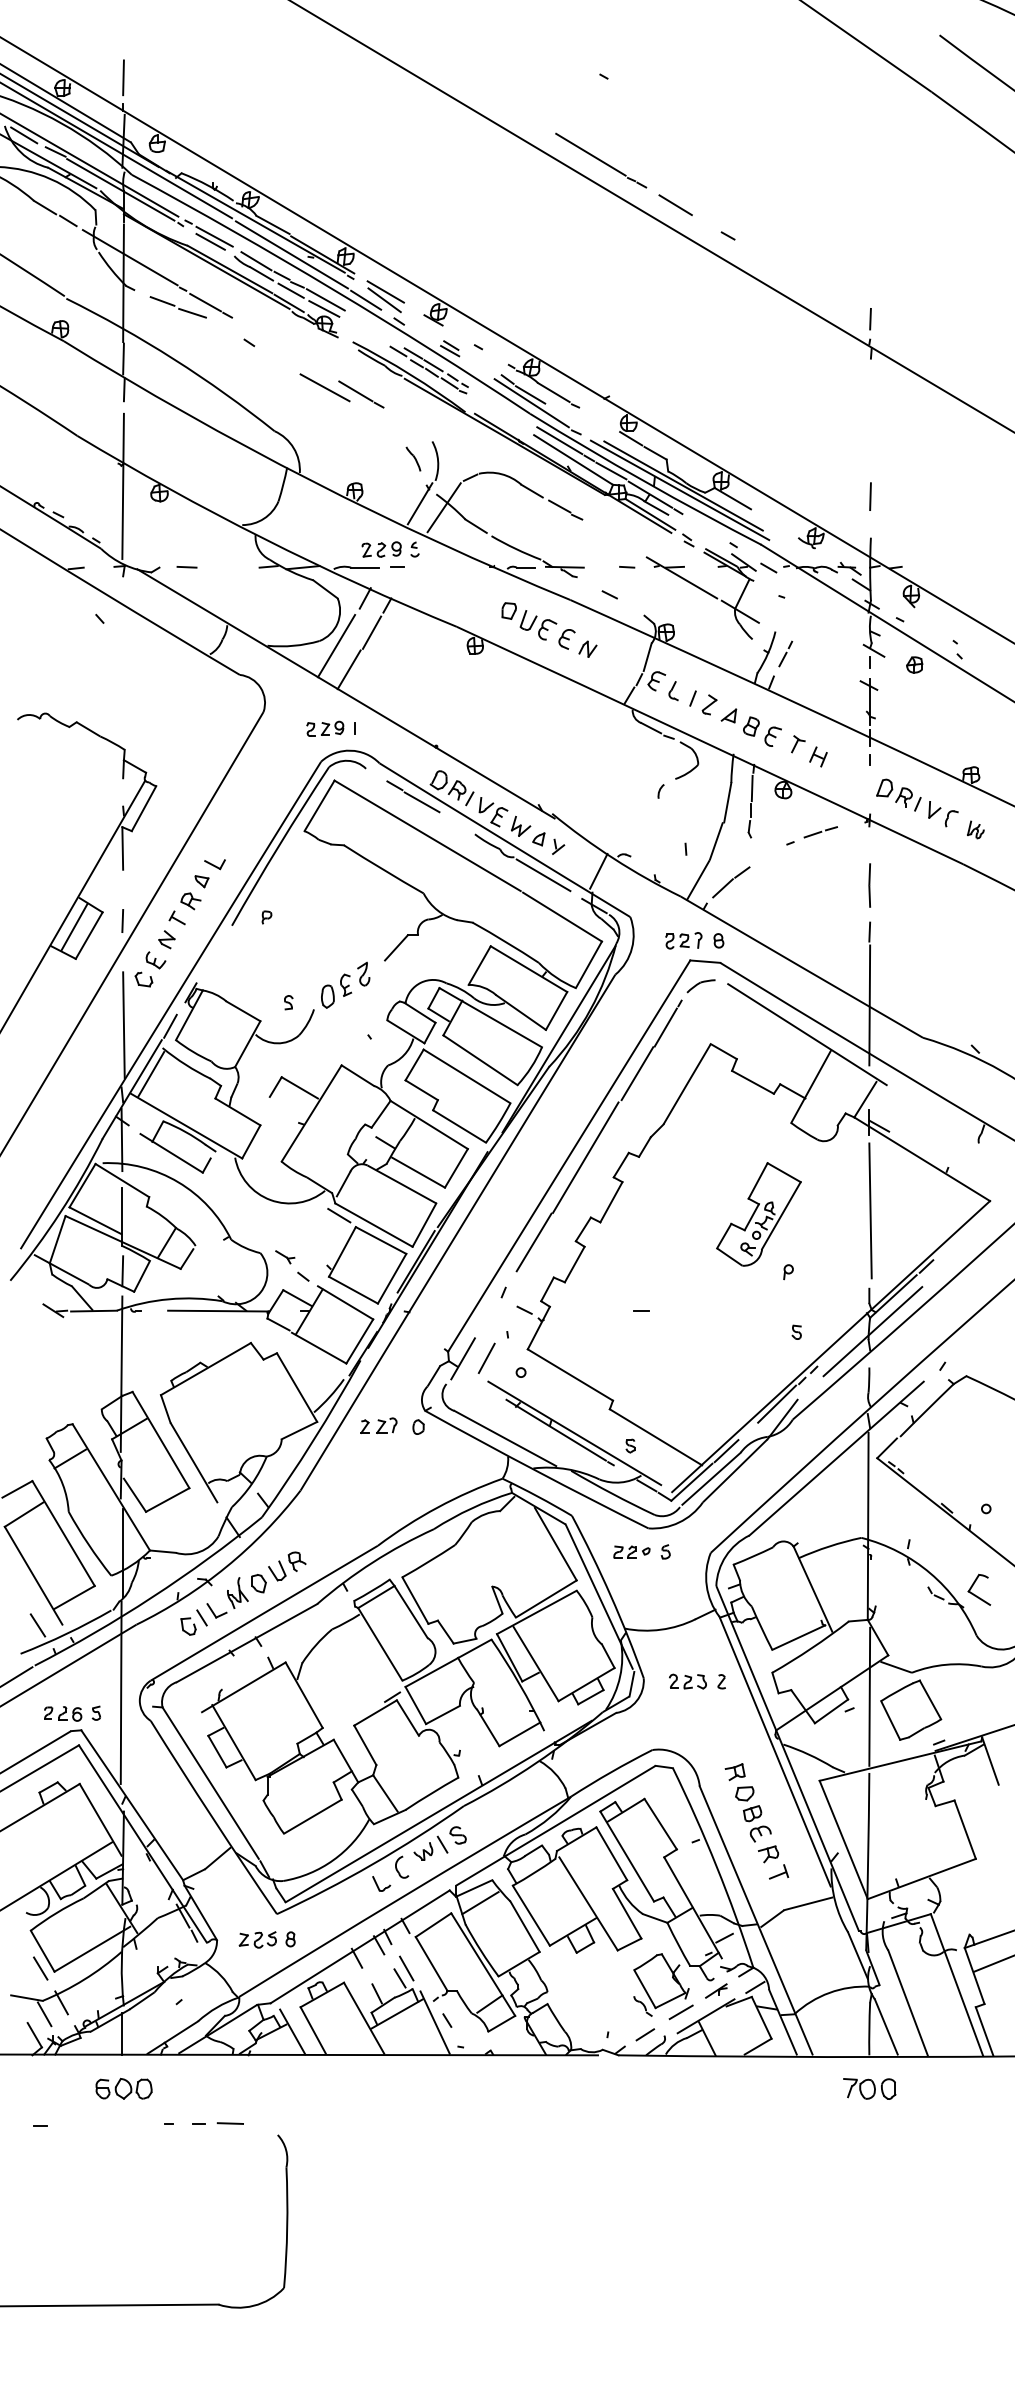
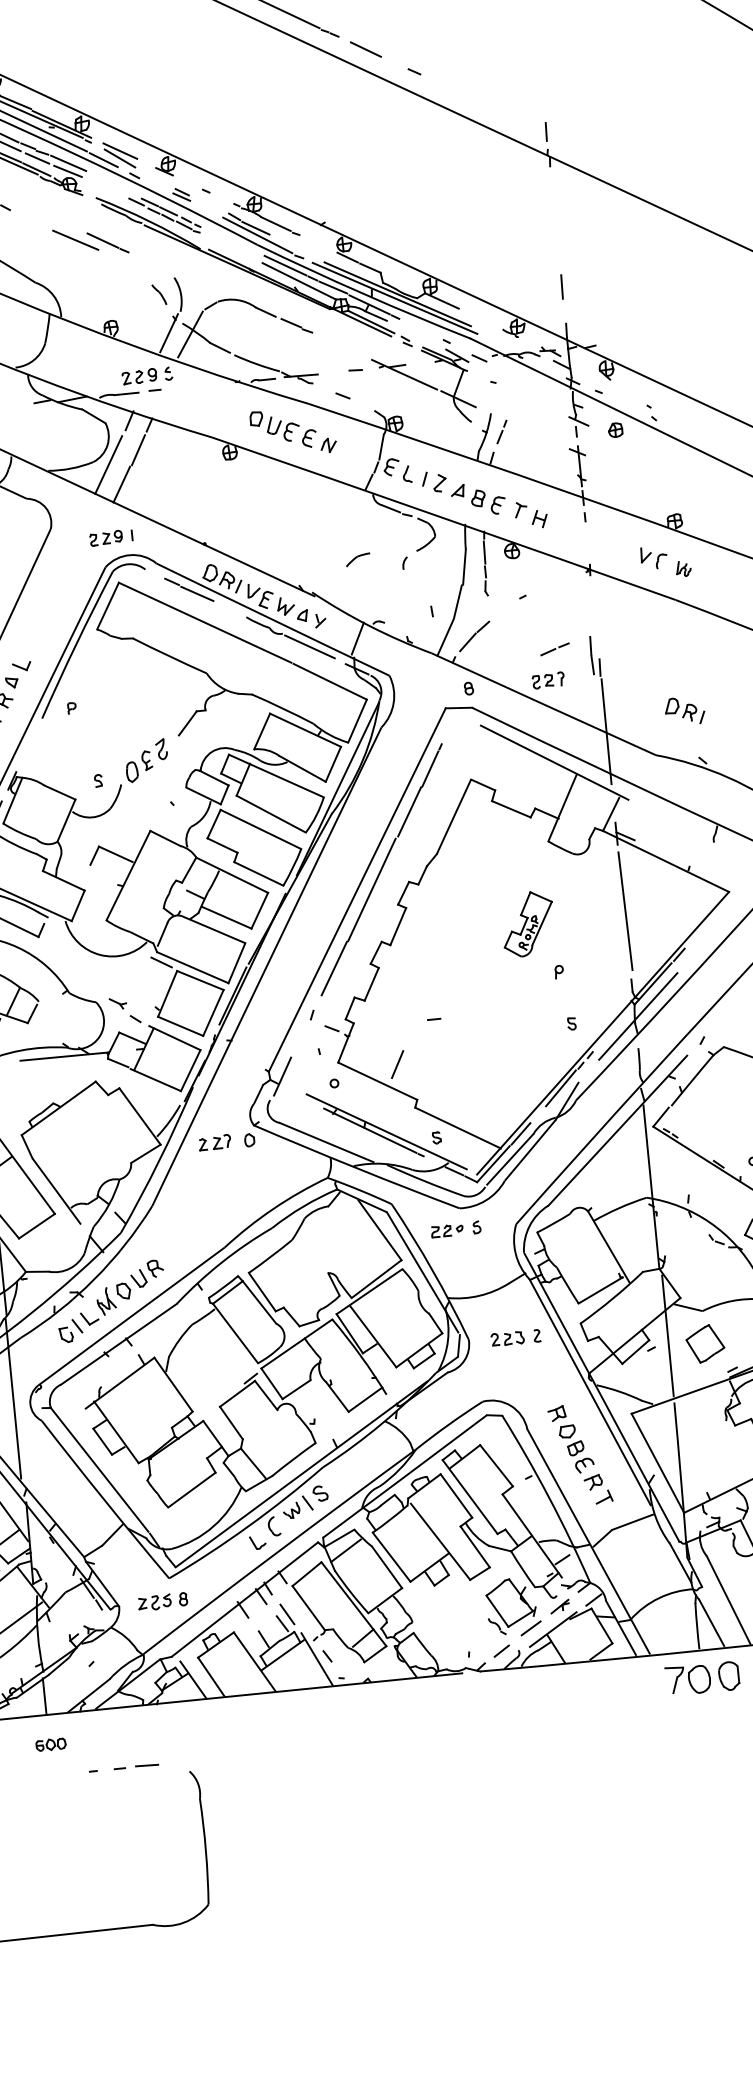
part: (898, 794) -> (684, 710), moved
line: (820, 832) -> (554, 649), moved
line: (869, 885) -> (591, 655), moved
part: (683, 940) -> (548, 680), moved
part: (700, 986) -> (357, 560), moved
part: (758, 1214) -> (527, 924), size x0.7
line: (486, 1357) -> (397, 1063), moved
part: (911, 1709) -> (705, 1343), size x0.7
part: (123, 2088) -> (50, 1744), size x0.6
part: (869, 2088) -> (702, 1678), size x1.6

